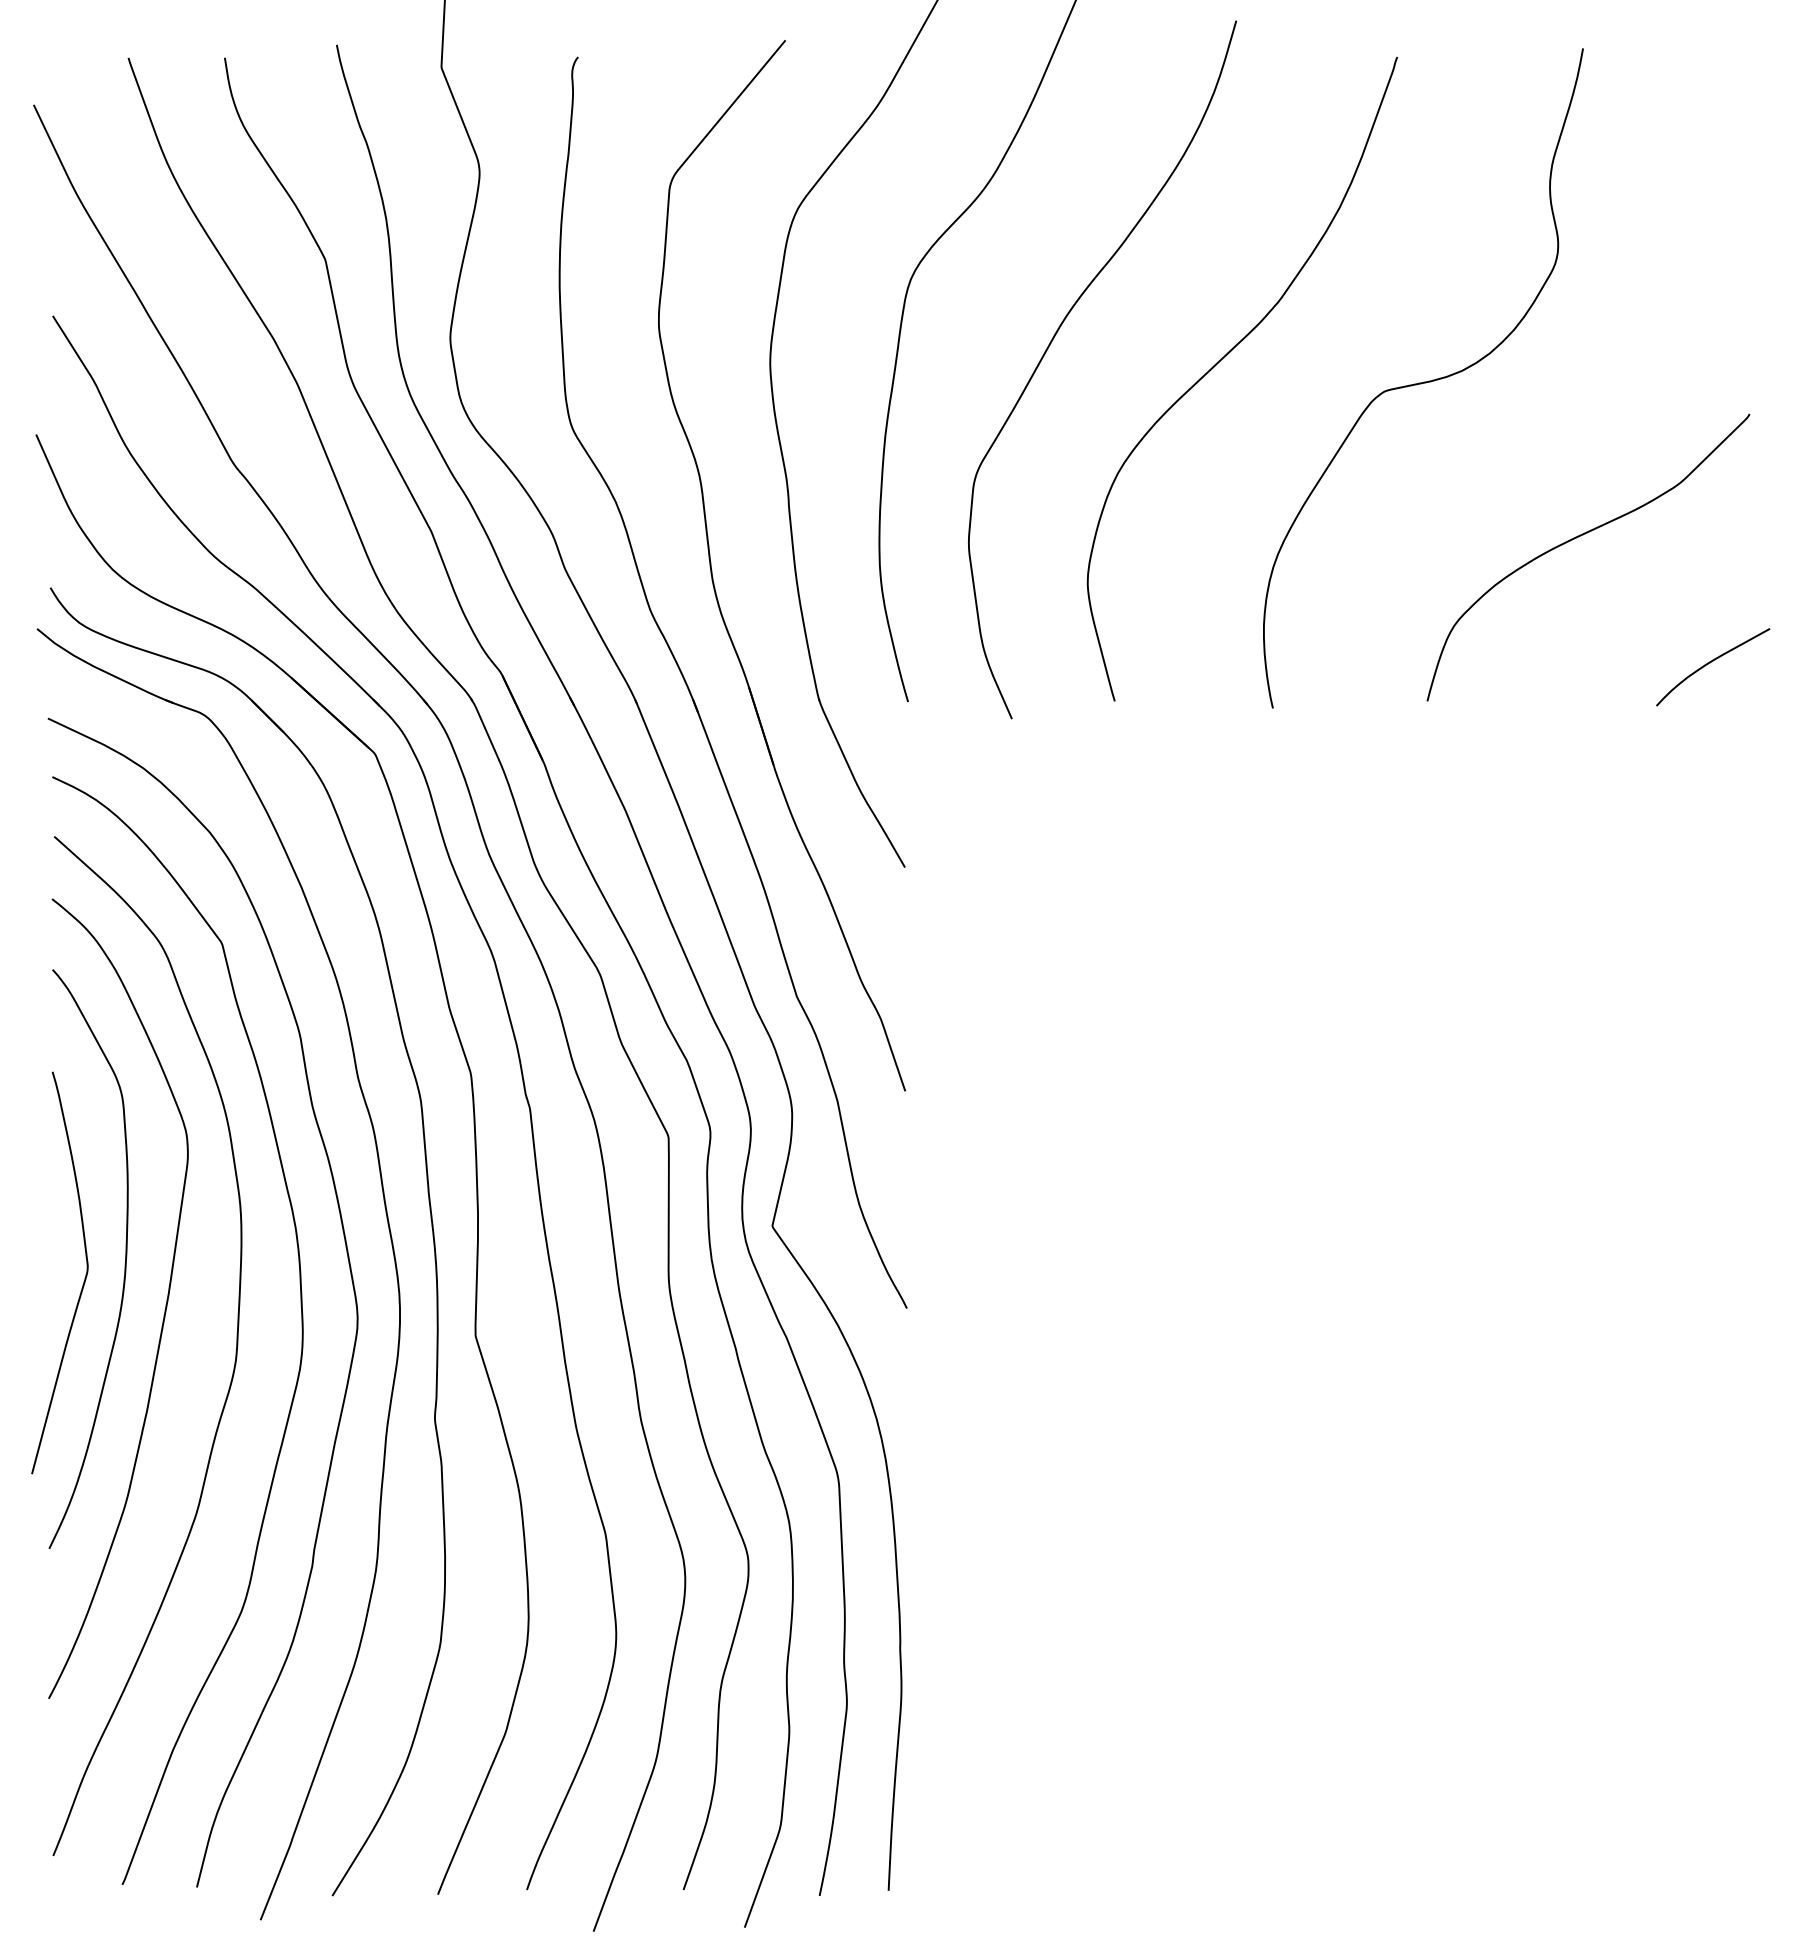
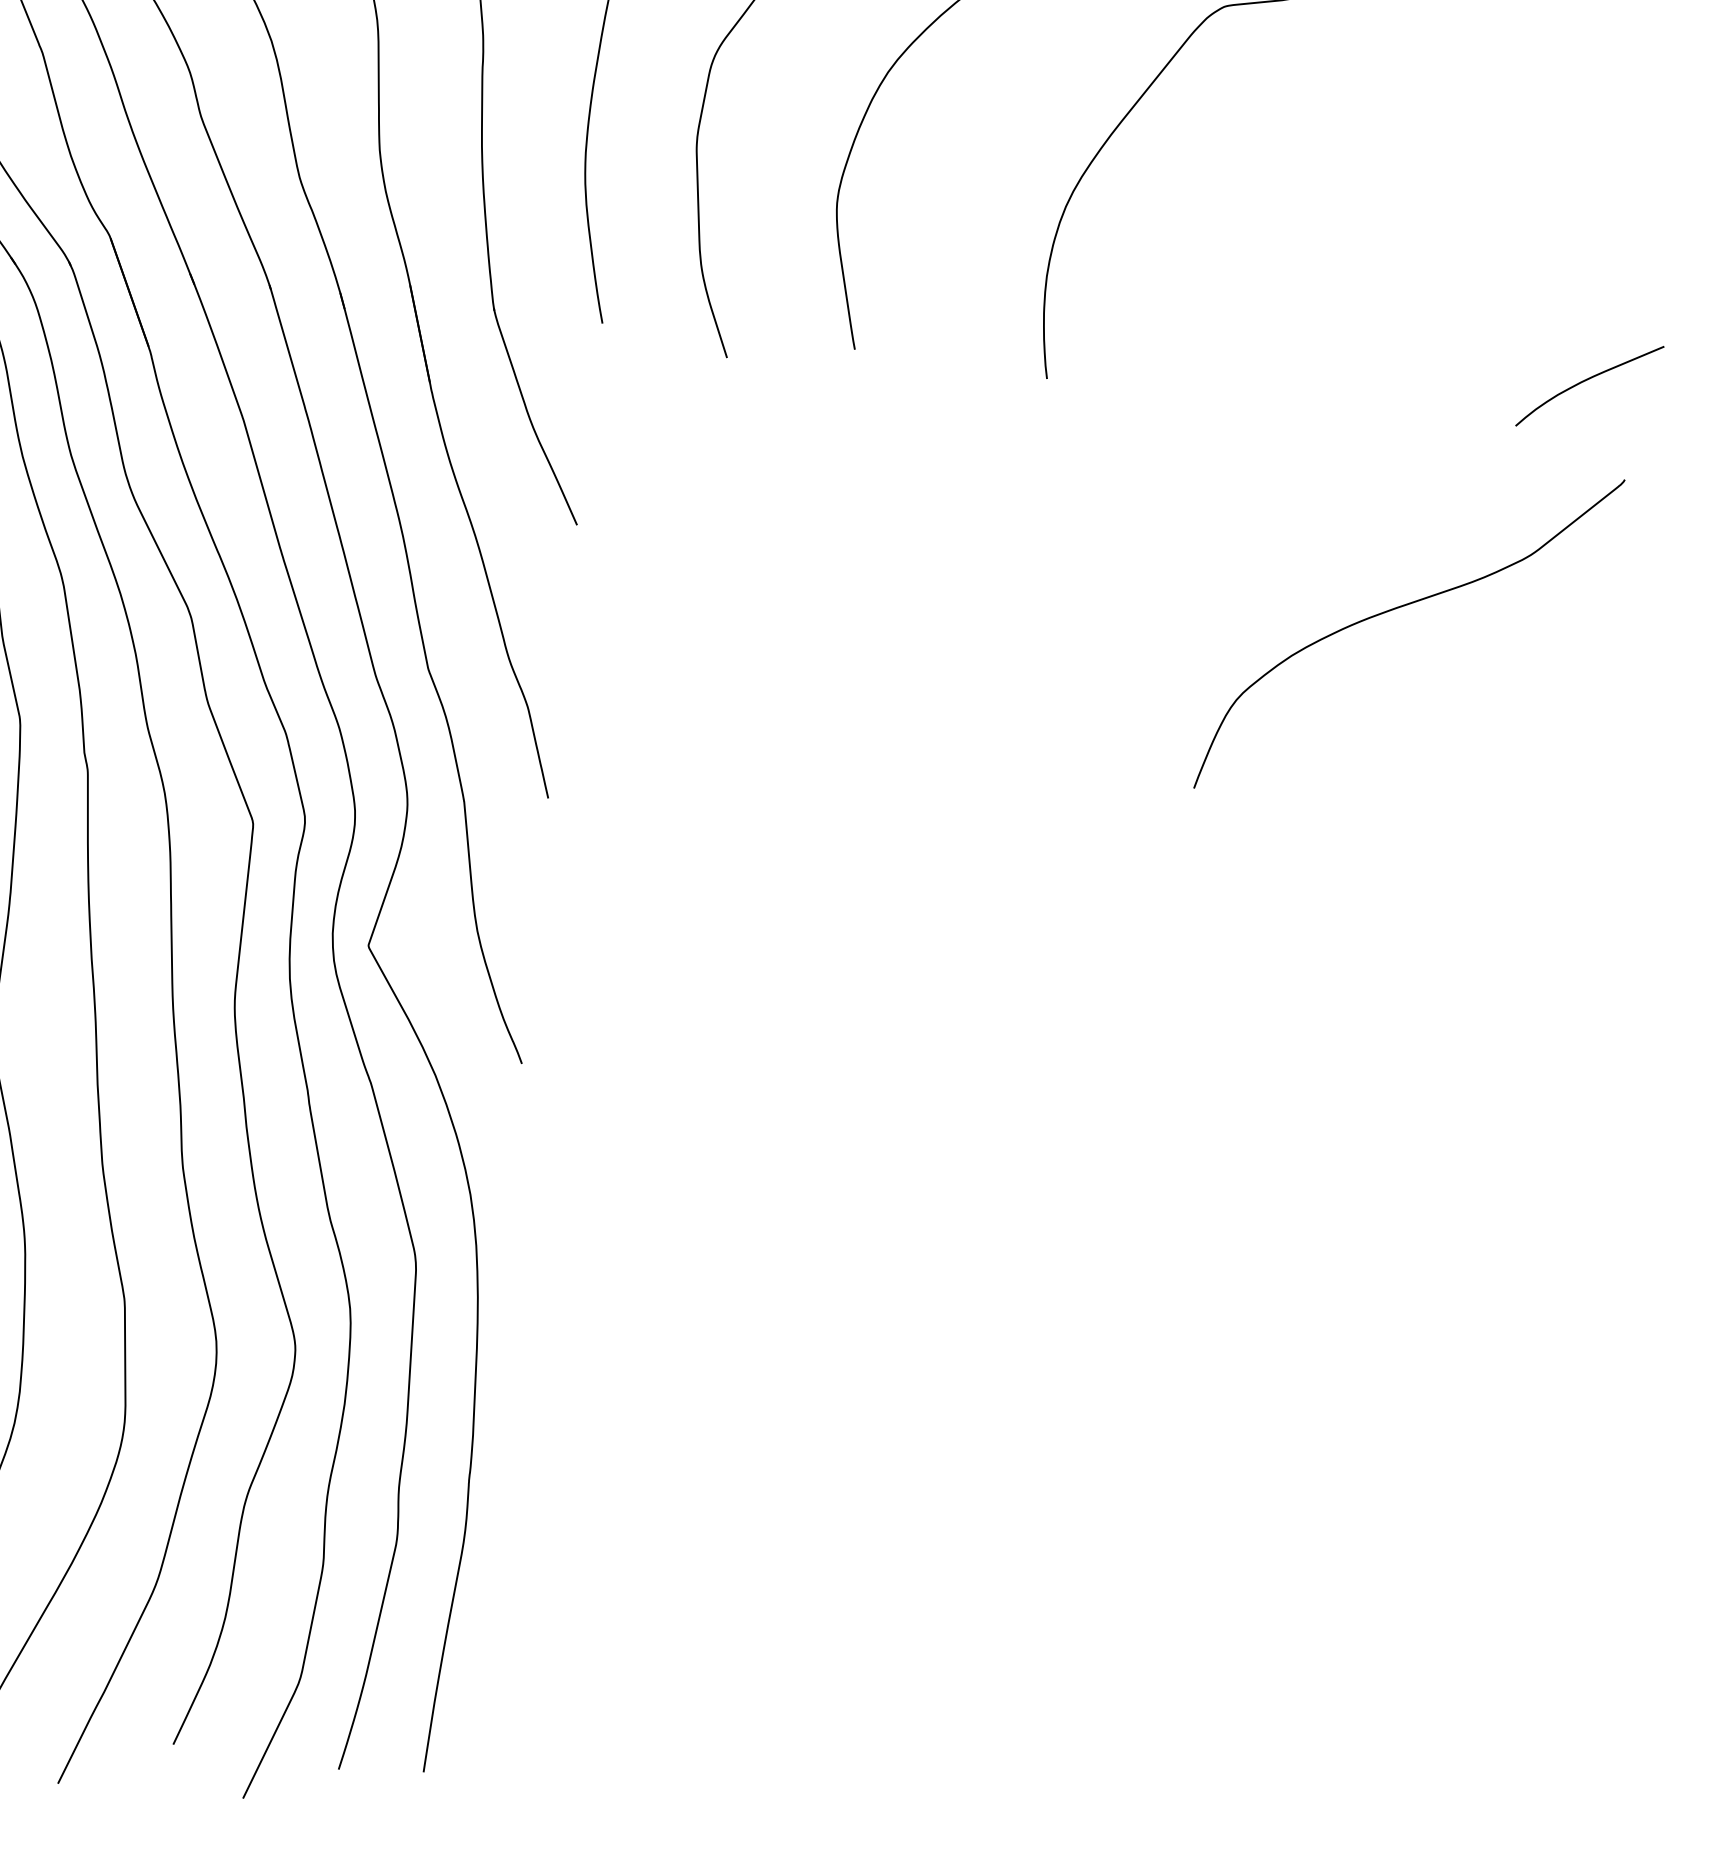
curve: (1581, 536) -> (1403, 607), moved

